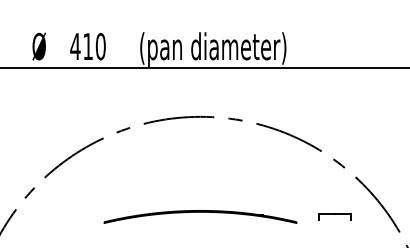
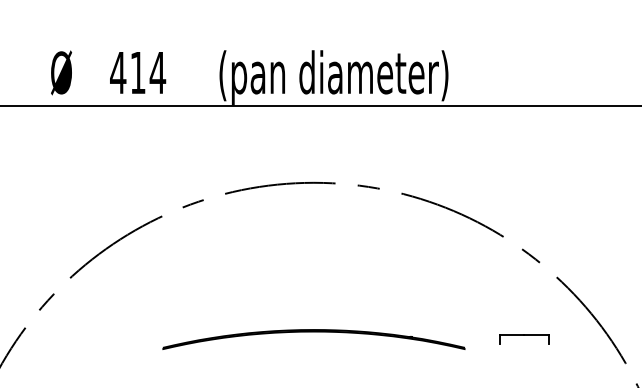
text: (100, 46) -> (157, 72), 410 -> 414

